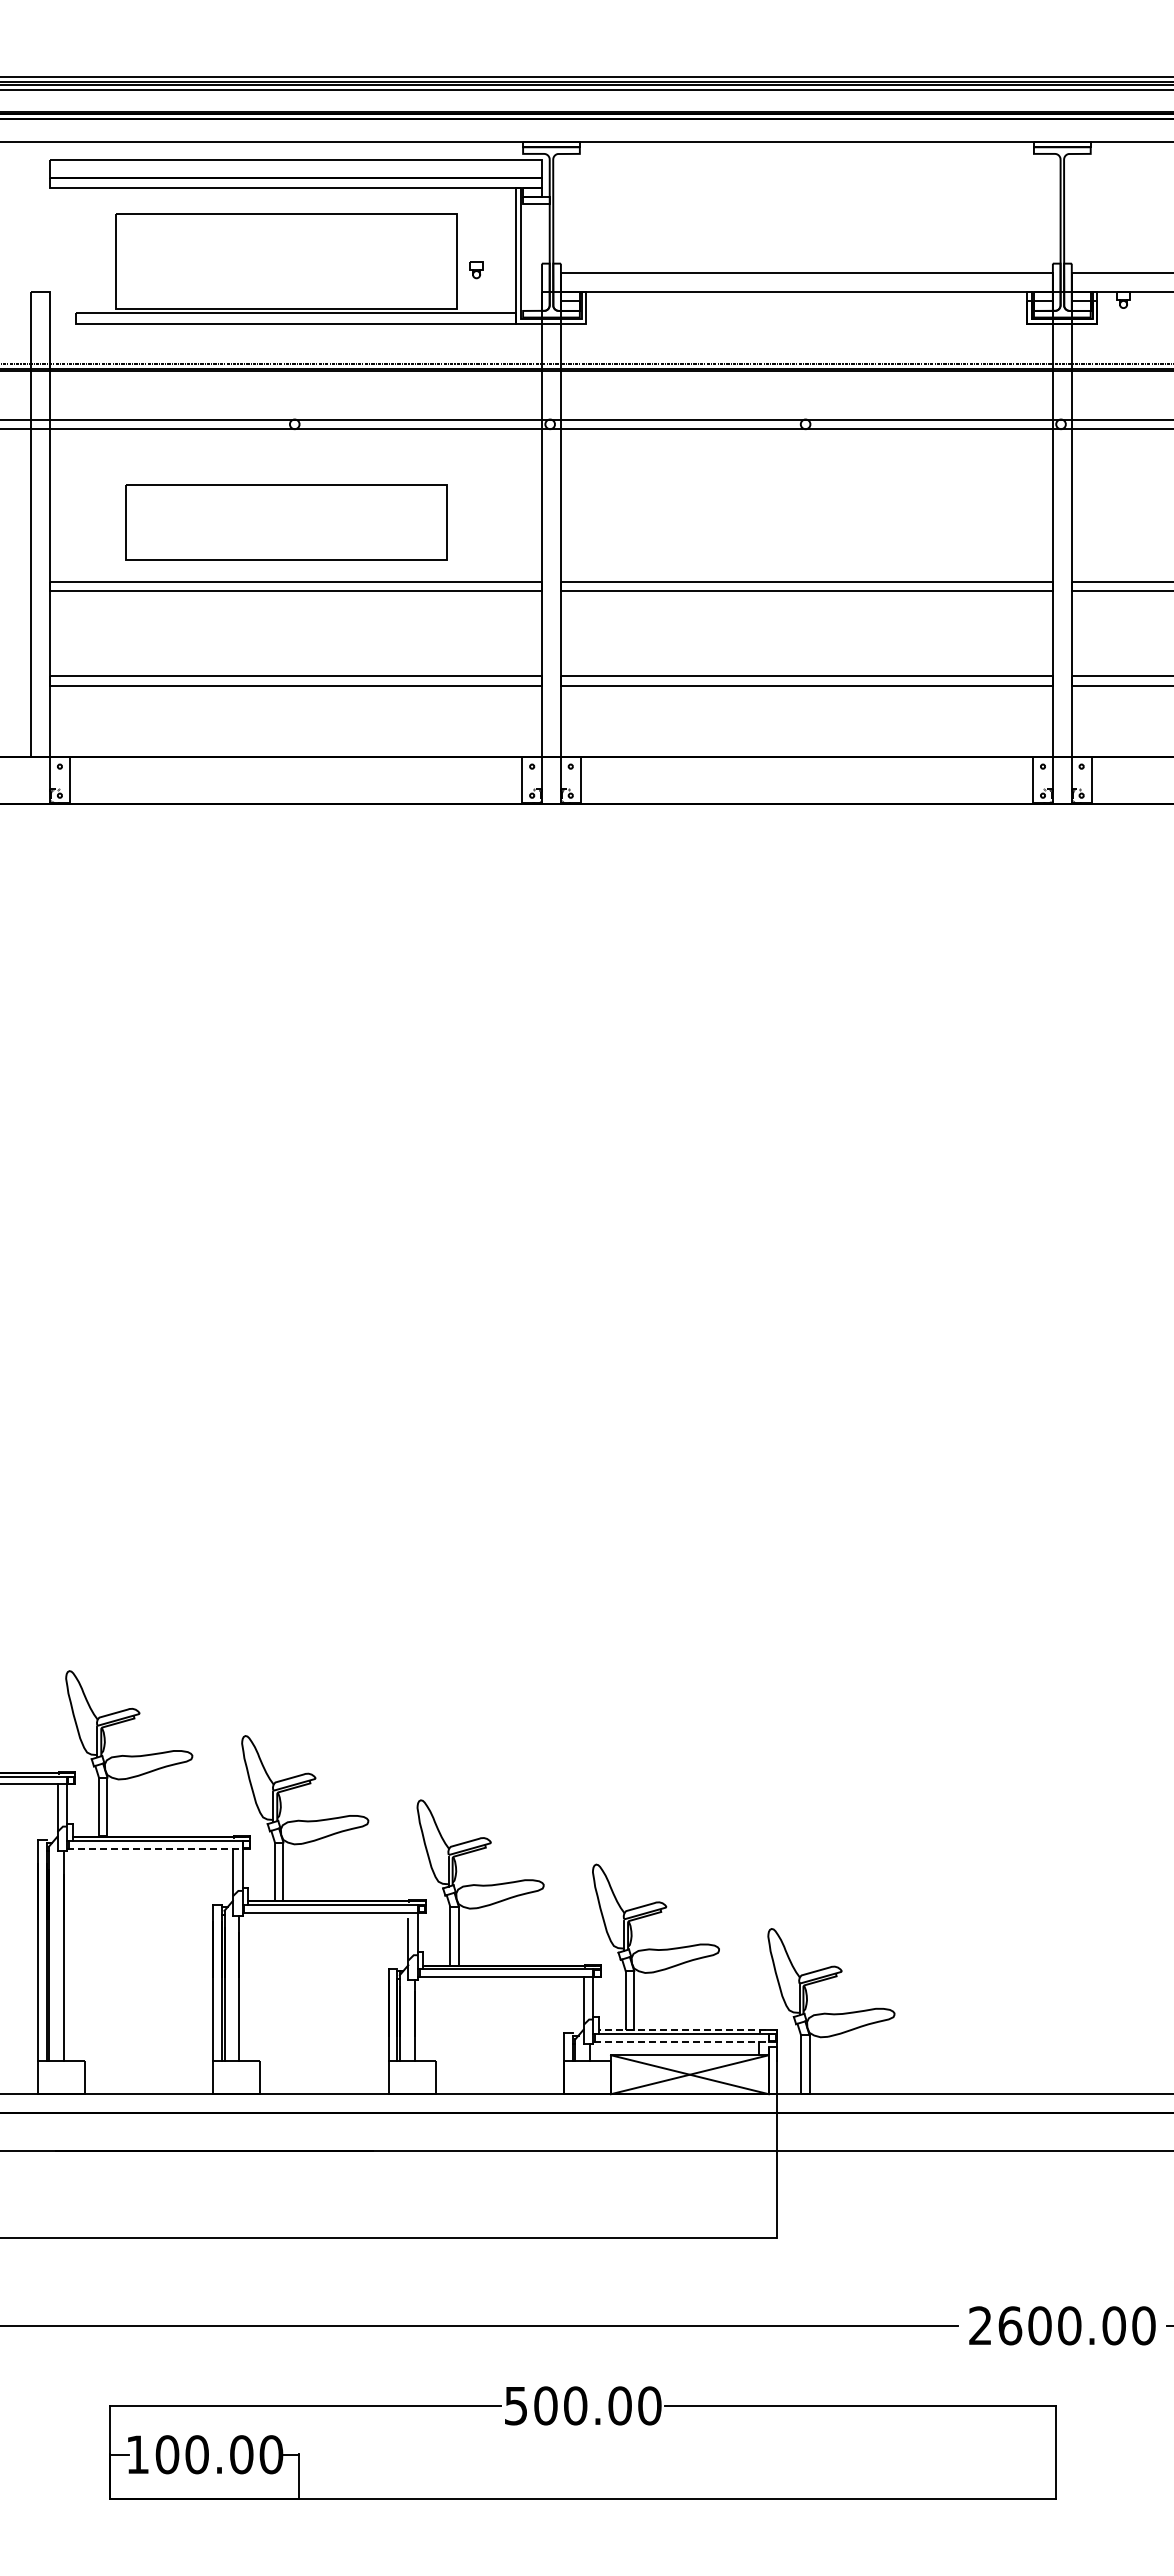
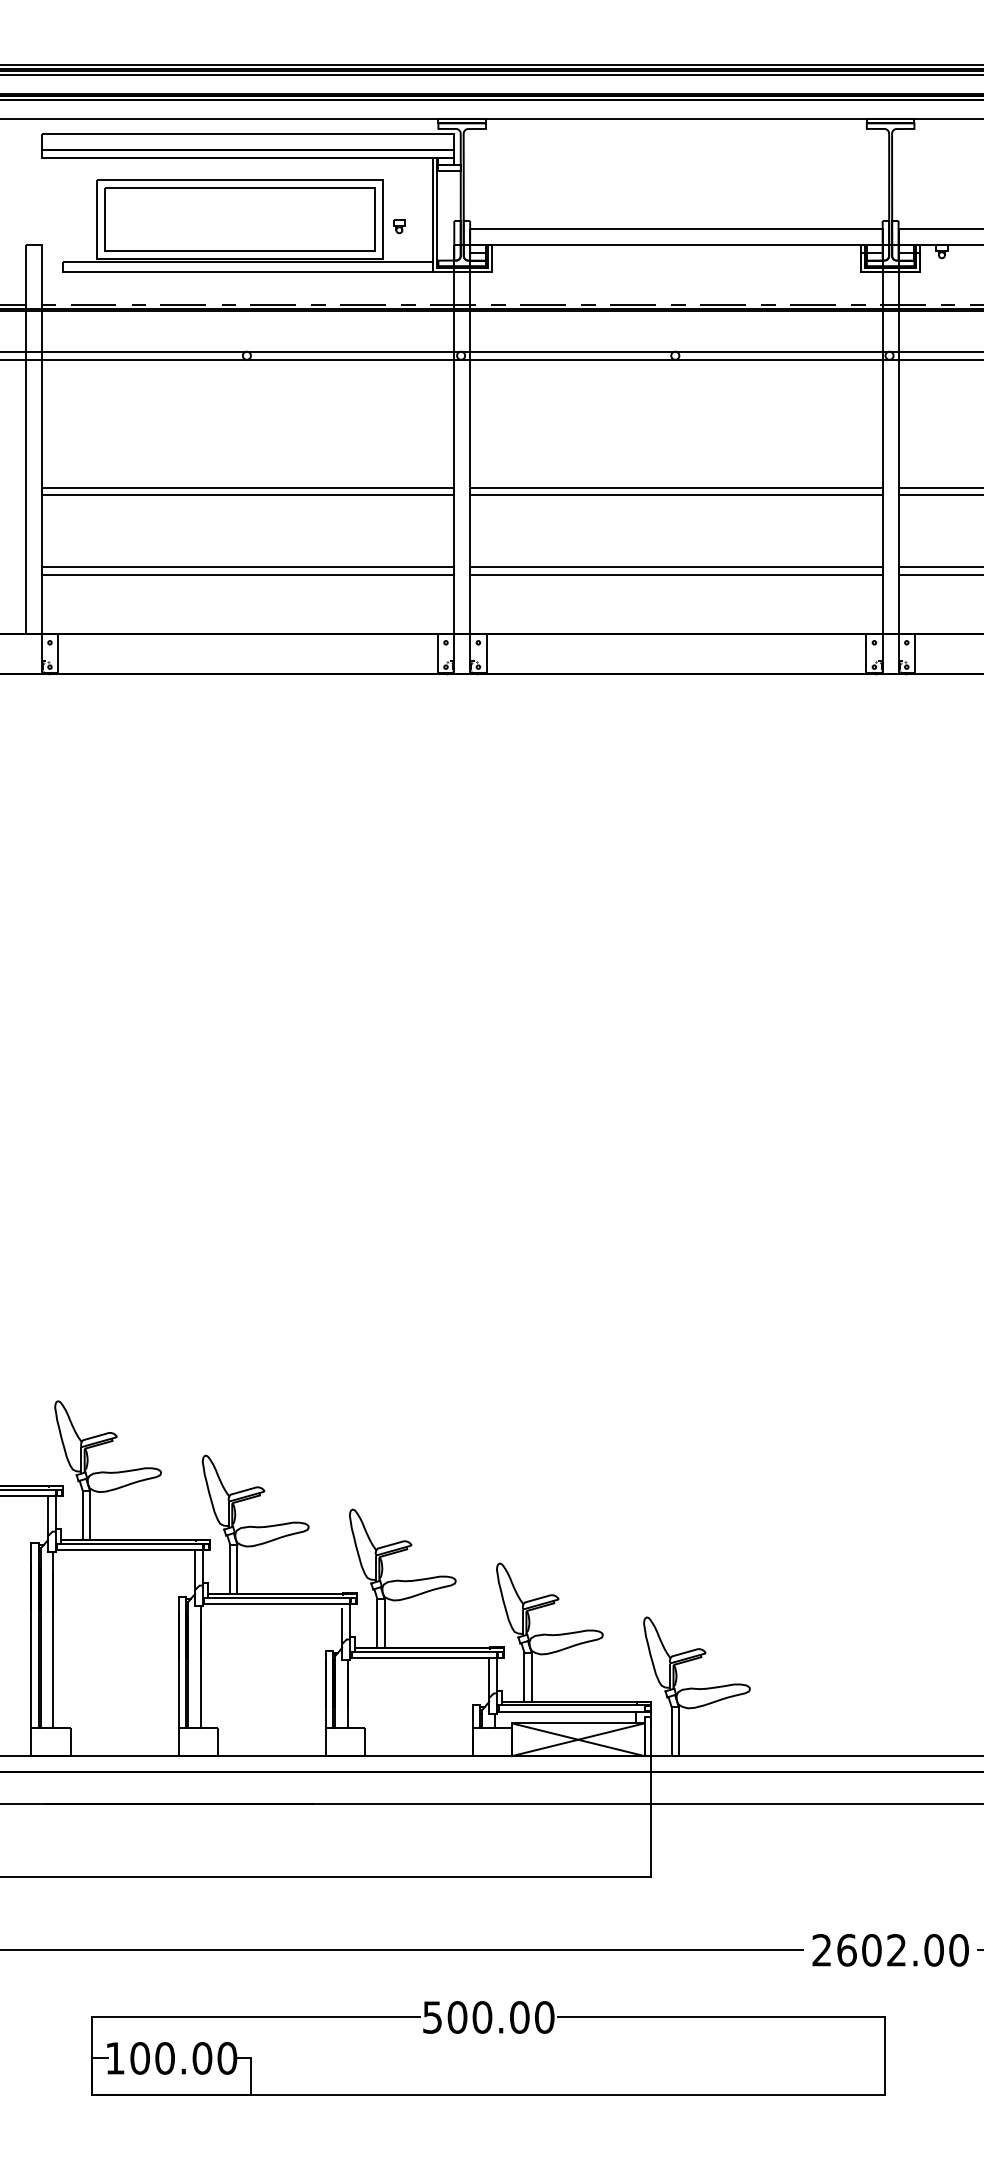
part: (286, 522) -> (240, 219), moved
line: (158, 1848) -> (132, 1550), dashed -> solid
line: (687, 2029) -> (576, 1701), dashed -> solid
line: (685, 2041) -> (574, 1711), dashed -> solid
text: (1069, 2325) -> (896, 1950), 2600.00 -> 2602.00

